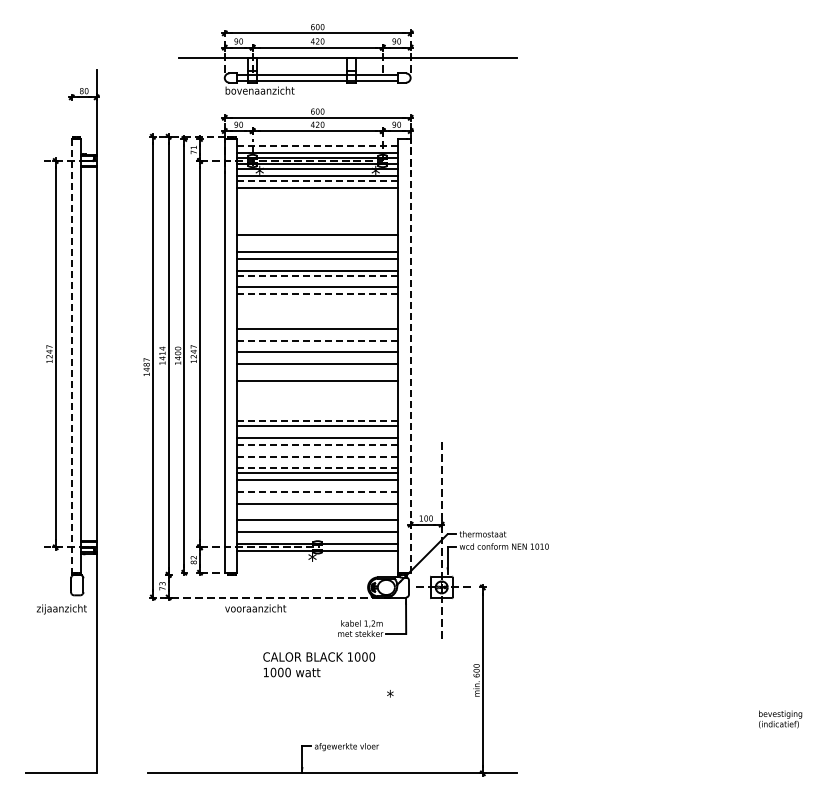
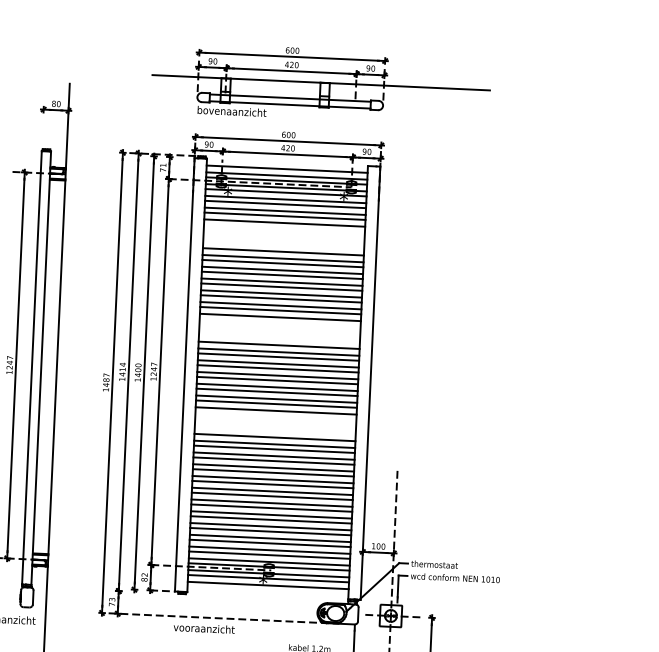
line: (317, 145) -> (286, 168), dashed -> solid
line: (317, 181) -> (285, 204), dashed -> solid
line: (317, 192) -> (284, 215), added
line: (317, 199) -> (284, 222), added
line: (317, 228) -> (283, 251), added
line: (317, 240) -> (282, 263), added
line: (317, 247) -> (282, 270), added
line: (317, 263) -> (281, 286), added
line: (317, 275) -> (281, 298), dashed -> solid
line: (317, 282) -> (280, 305), added
line: (317, 294) -> (280, 317), dashed -> solid
line: (317, 322) -> (278, 345), added
line: (317, 333) -> (278, 356), added
line: (317, 340) -> (278, 363), dashed -> solid
line: (317, 345) -> (277, 368), added
line: (71, 355) -> (31, 367), dashed -> solid
line: (410, 355) -> (370, 382), dashed -> solid
line: (317, 357) -> (277, 380), added
line: (317, 369) -> (276, 392), added
line: (317, 376) -> (276, 399), added
line: (317, 387) -> (275, 410), added
line: (317, 414) -> (274, 437), added
line: (317, 421) -> (274, 444), dashed -> solid
line: (317, 433) -> (273, 456), added
line: (317, 444) -> (273, 467), dashed -> solid
line: (317, 449) -> (273, 472), added
line: (317, 456) -> (272, 479), dashed -> solid
line: (317, 461) -> (272, 484), added
line: (317, 468) -> (272, 491), dashed -> solid
line: (317, 485) -> (271, 508), added
line: (317, 491) -> (271, 514), dashed -> solid
line: (317, 496) -> (271, 519), added
line: (317, 508) -> (270, 531), added
line: (317, 515) -> (270, 538), added
line: (317, 527) -> (269, 550), added
line: (317, 538) -> (269, 561), added
line: (317, 555) -> (268, 578), added
line: (317, 562) -> (268, 585), added

